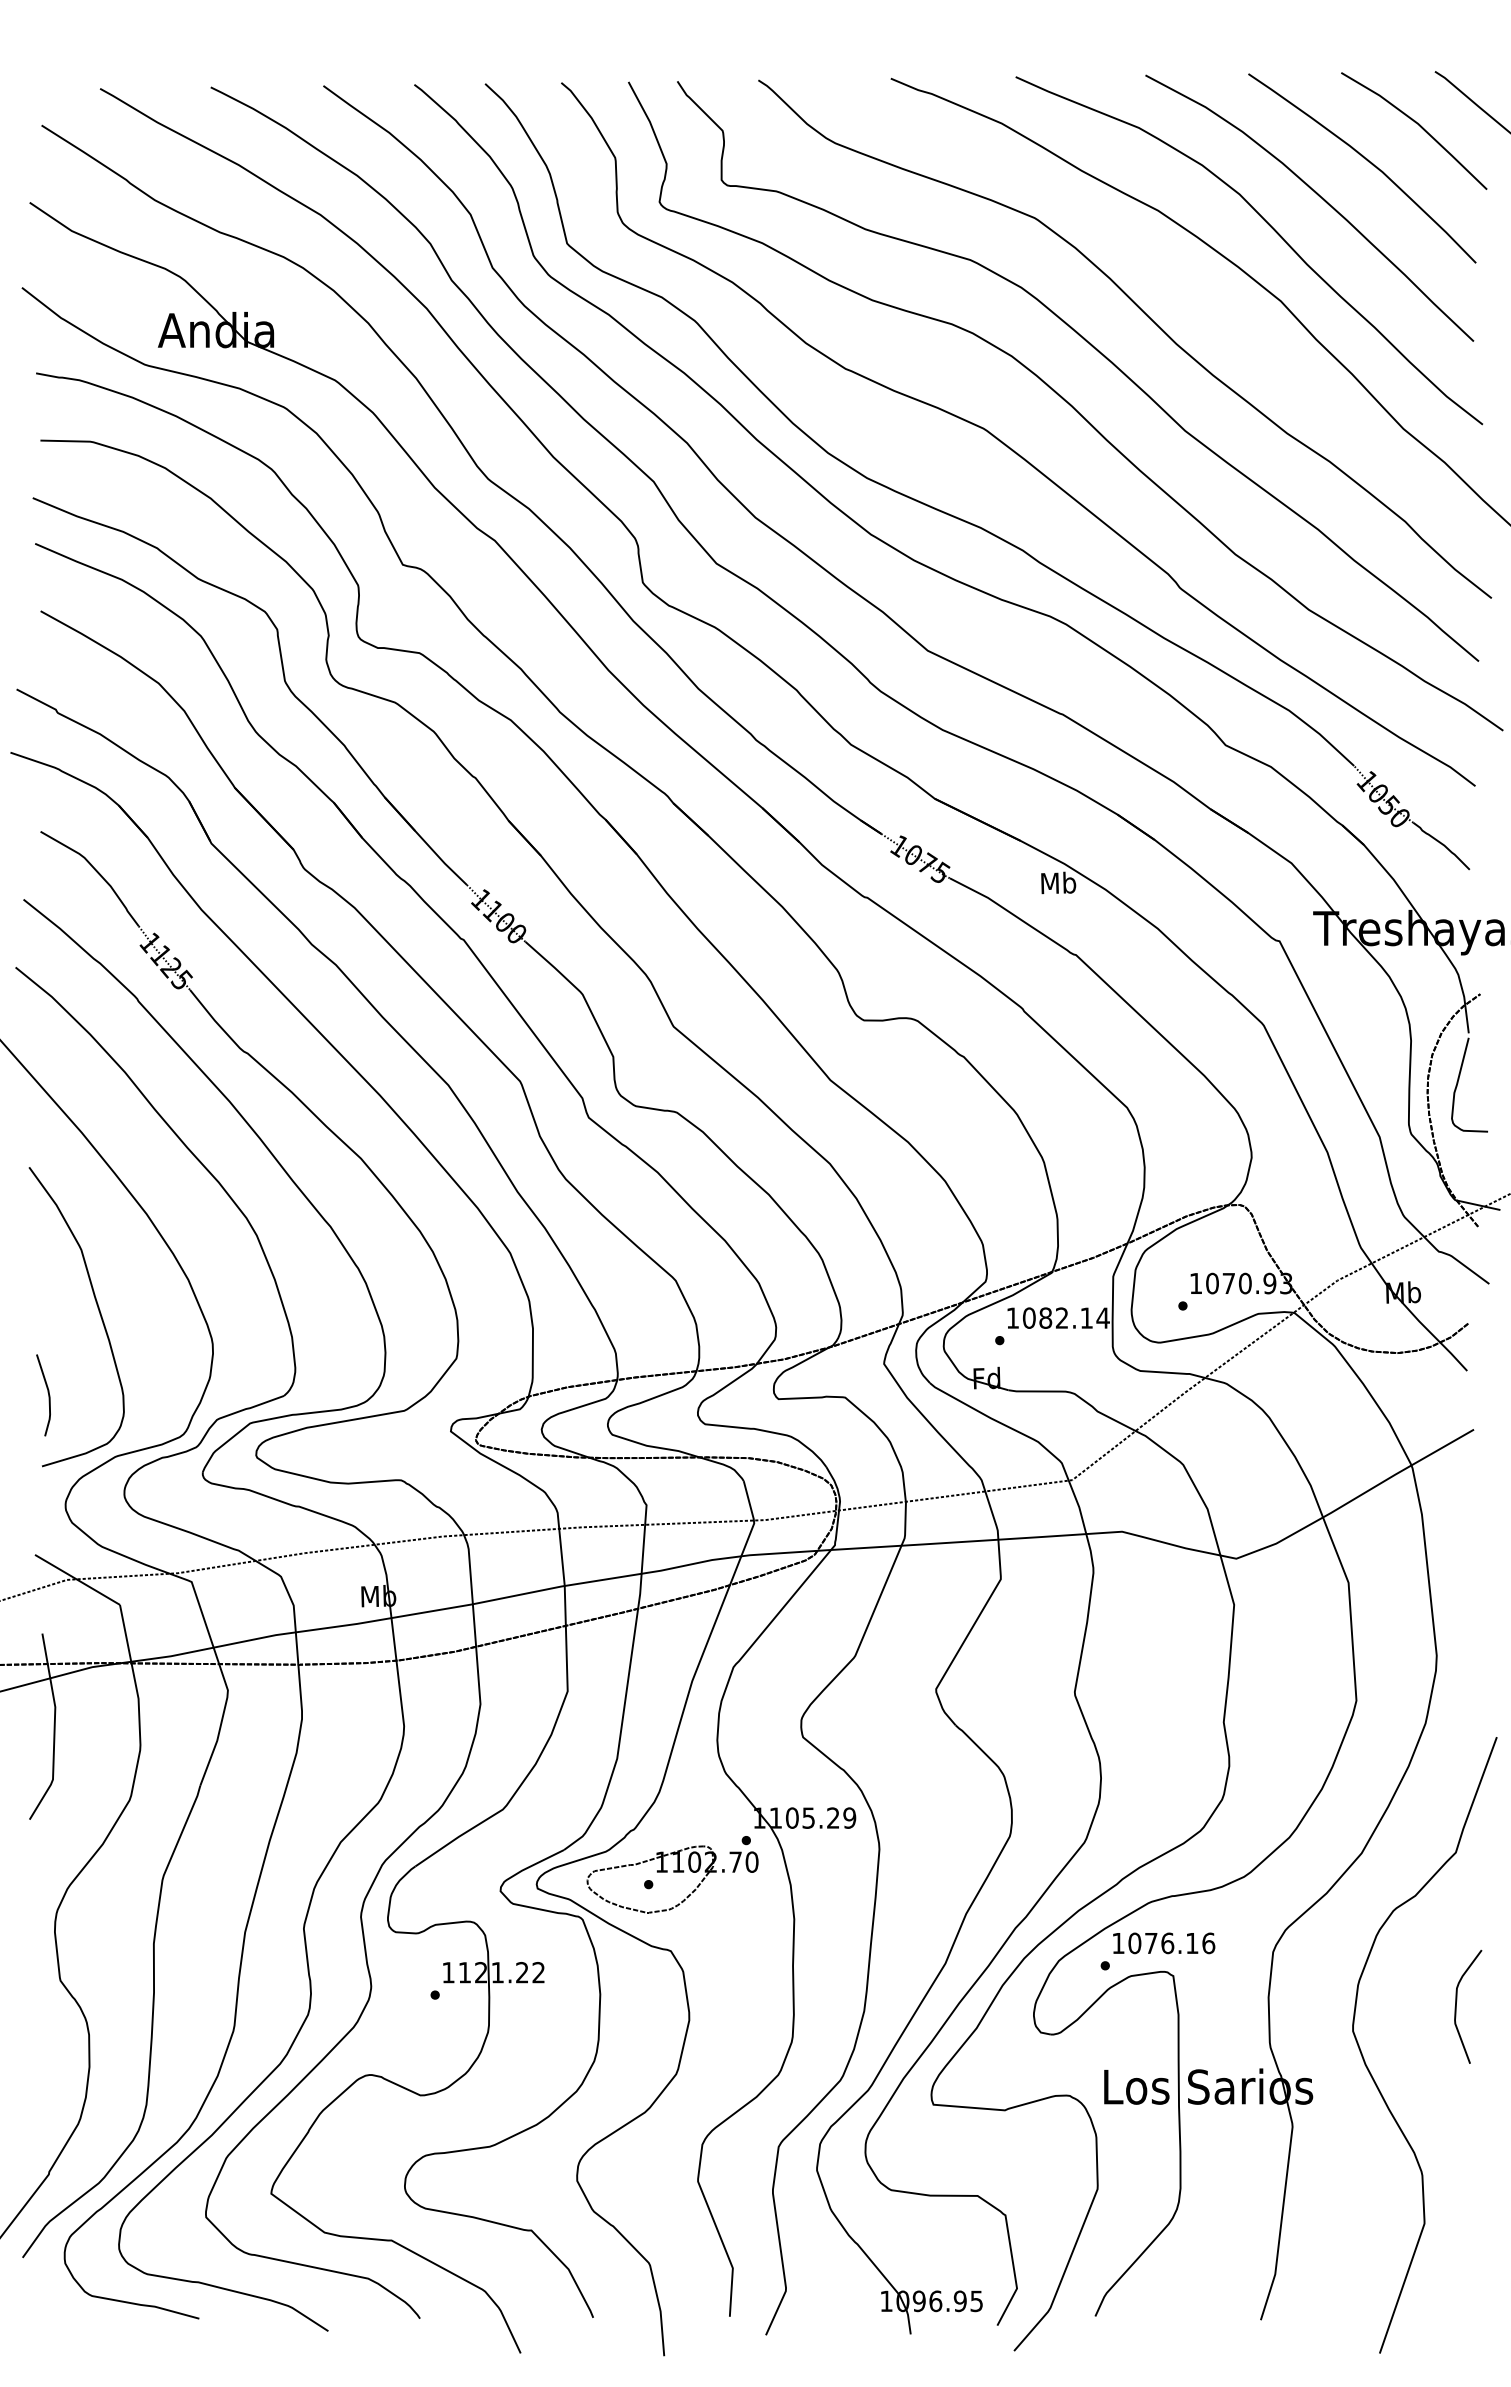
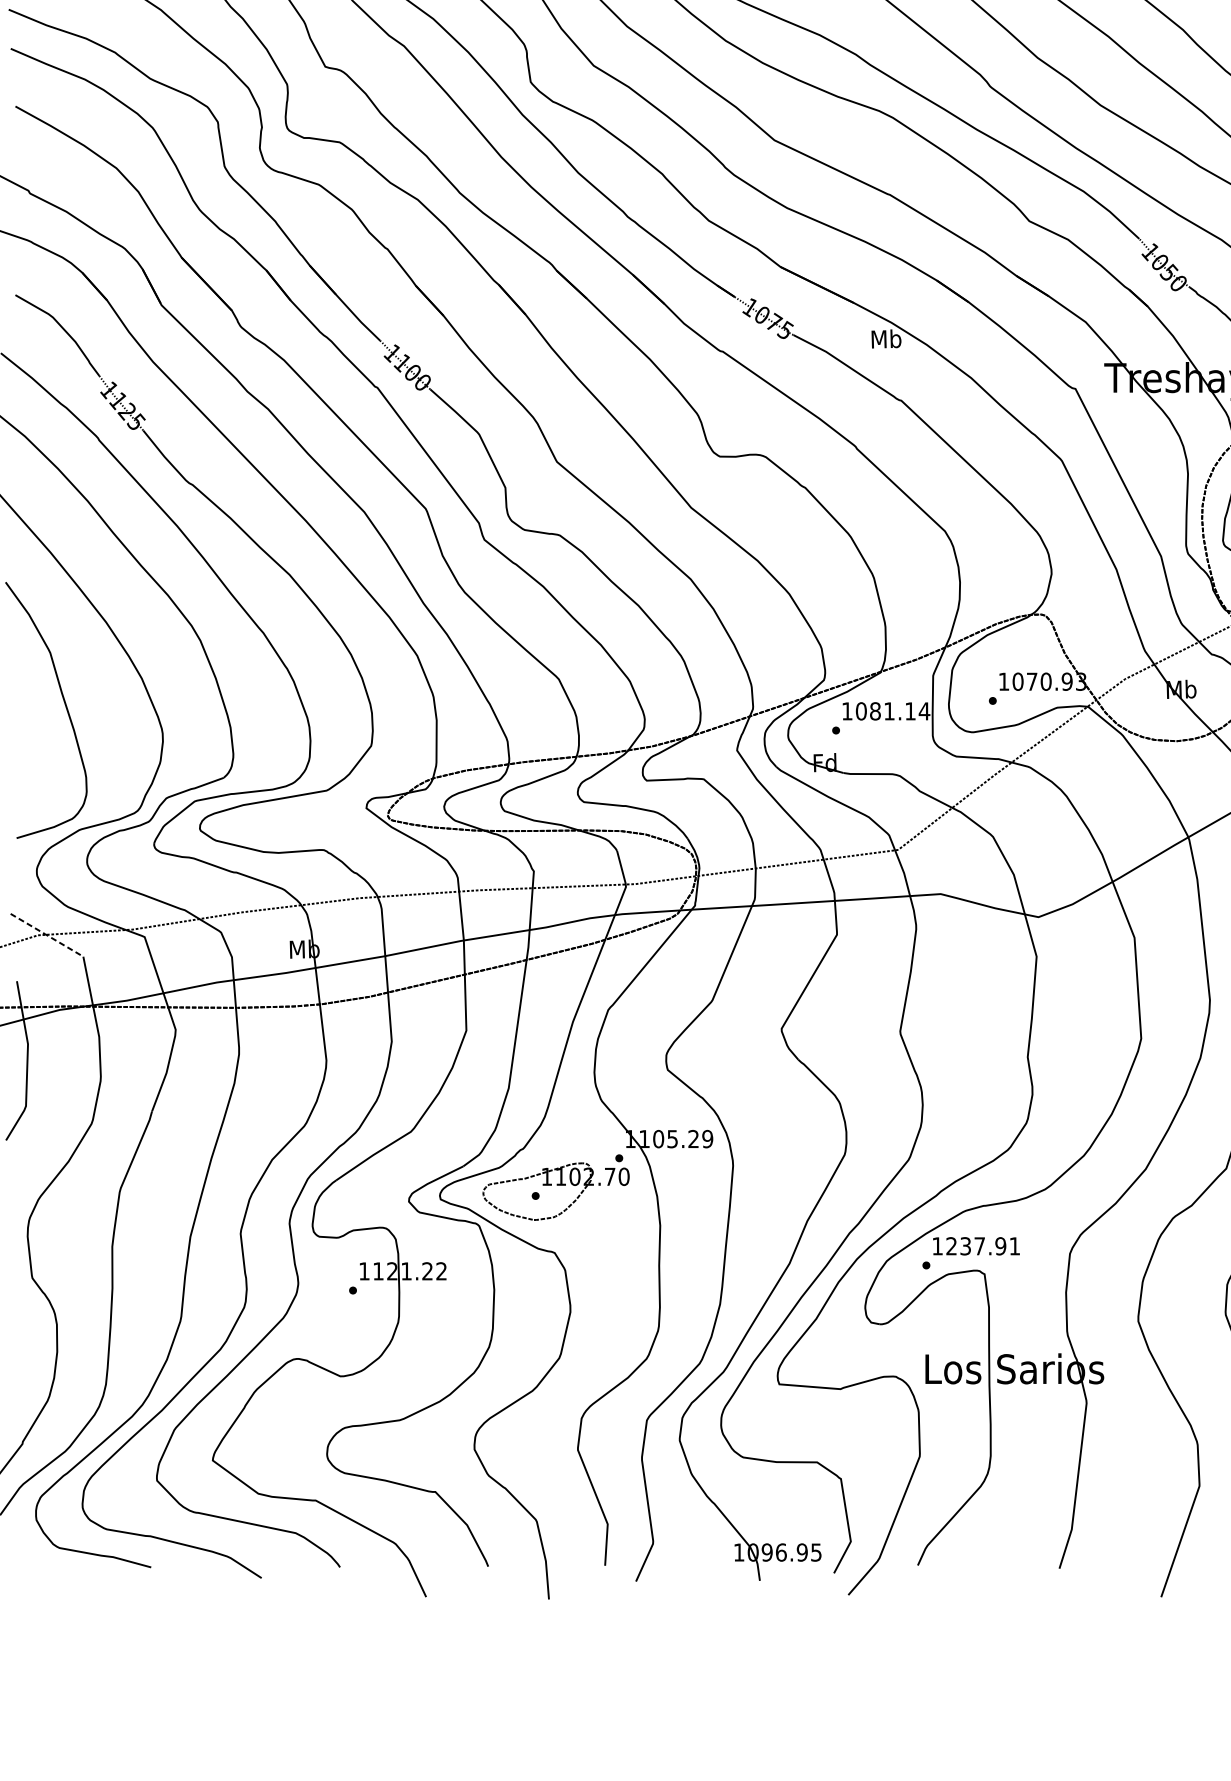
text: (1061, 1317) -> (888, 710), 1082.14 -> 1081.14
curve: (47, 1392) -> (21, 774), removed
line: (77, 1580) -> (46, 935), solid -> dashed
text: (1171, 1943) -> (983, 1246), 1076.16 -> 1237.91

